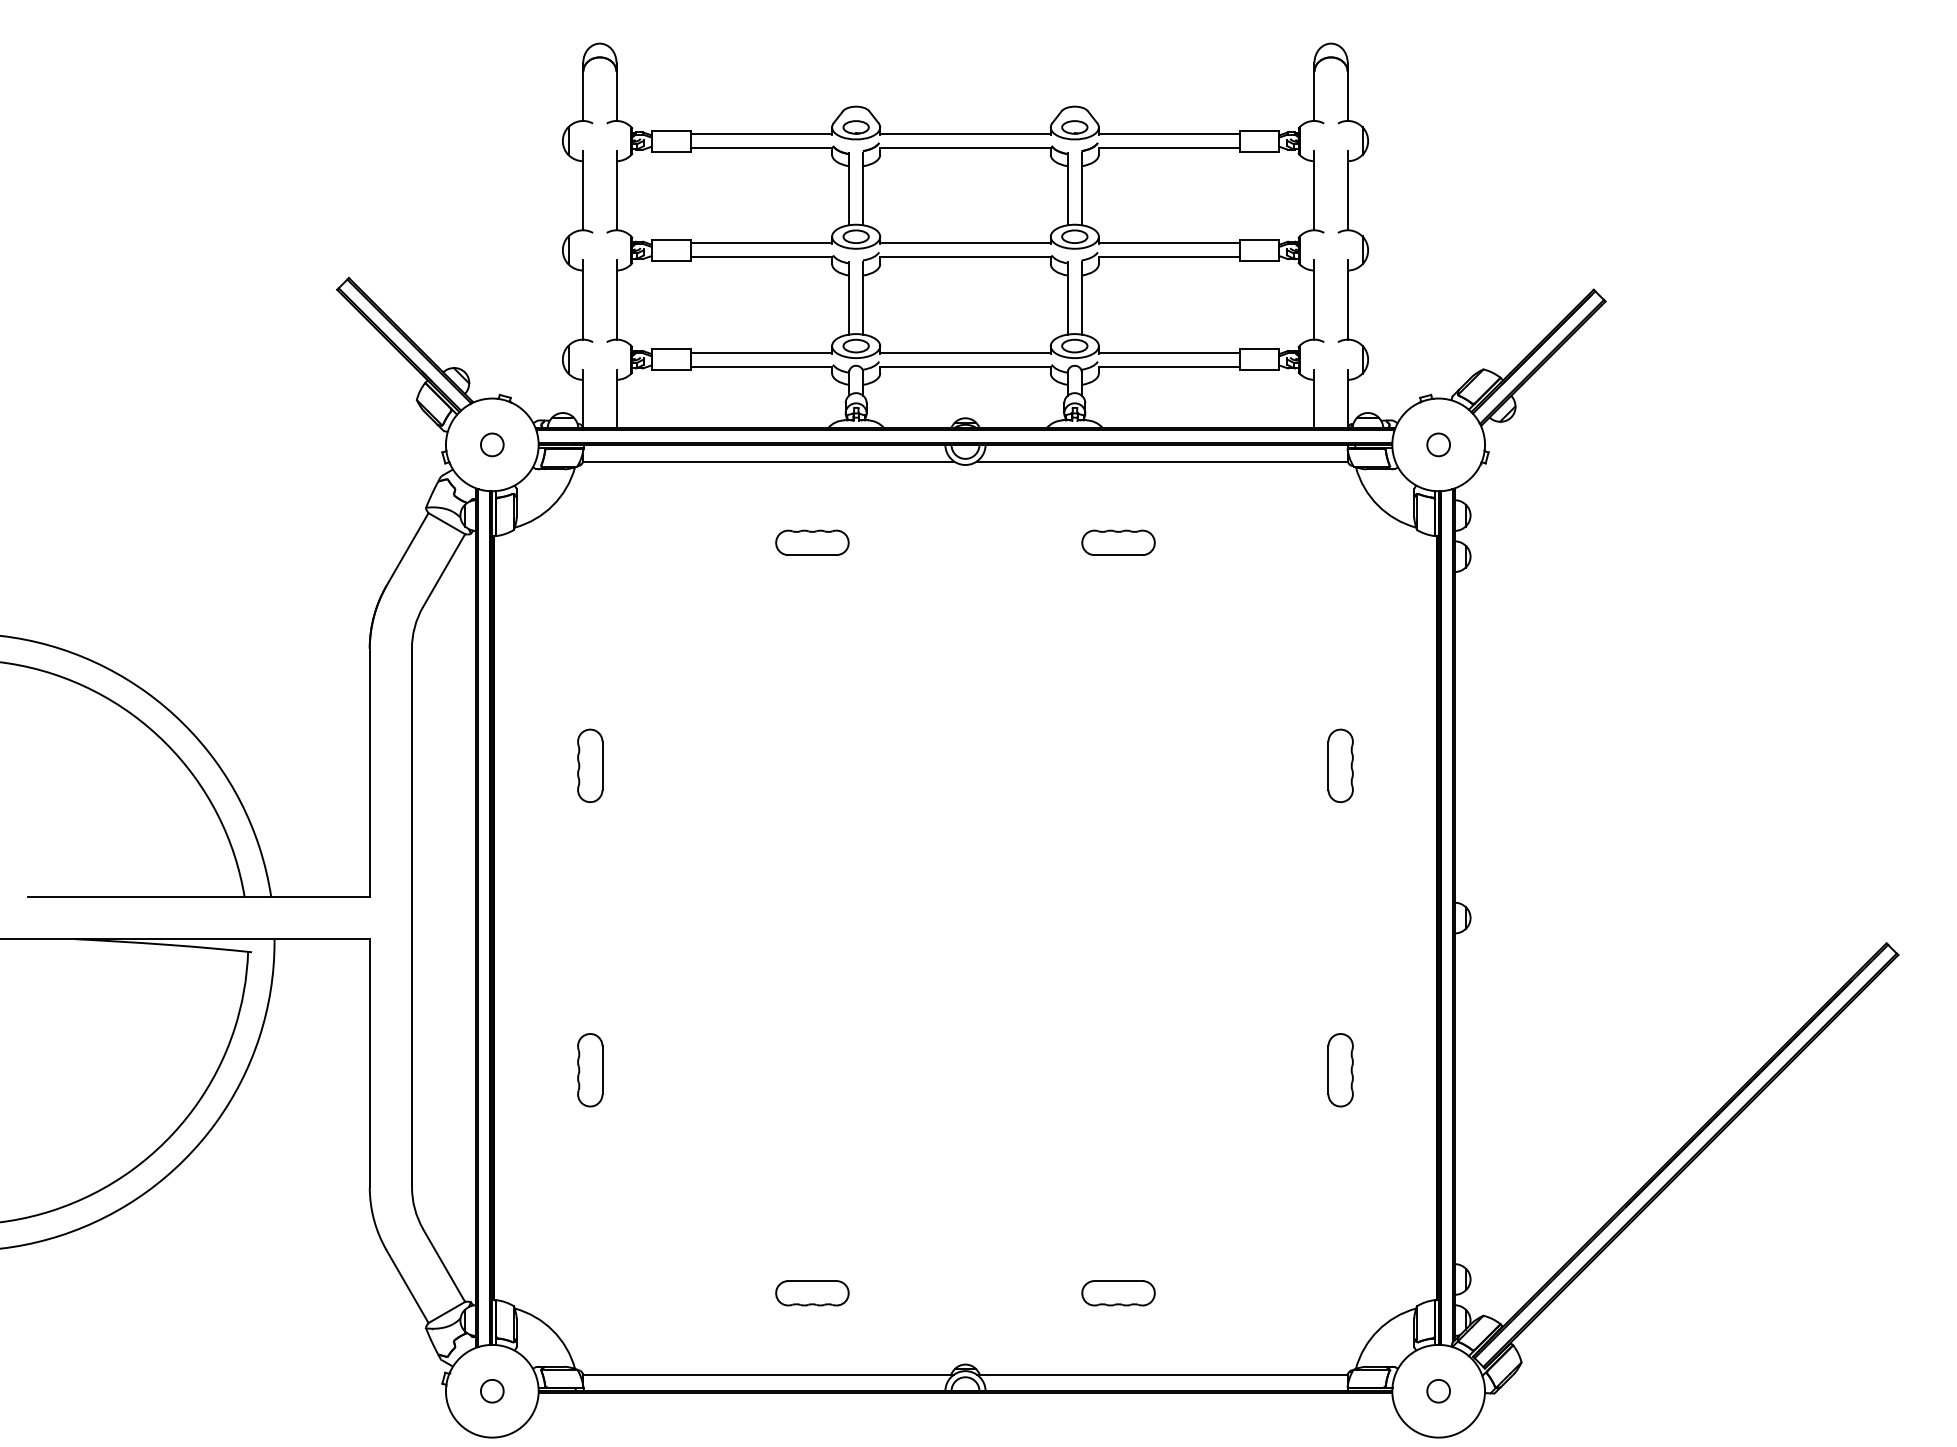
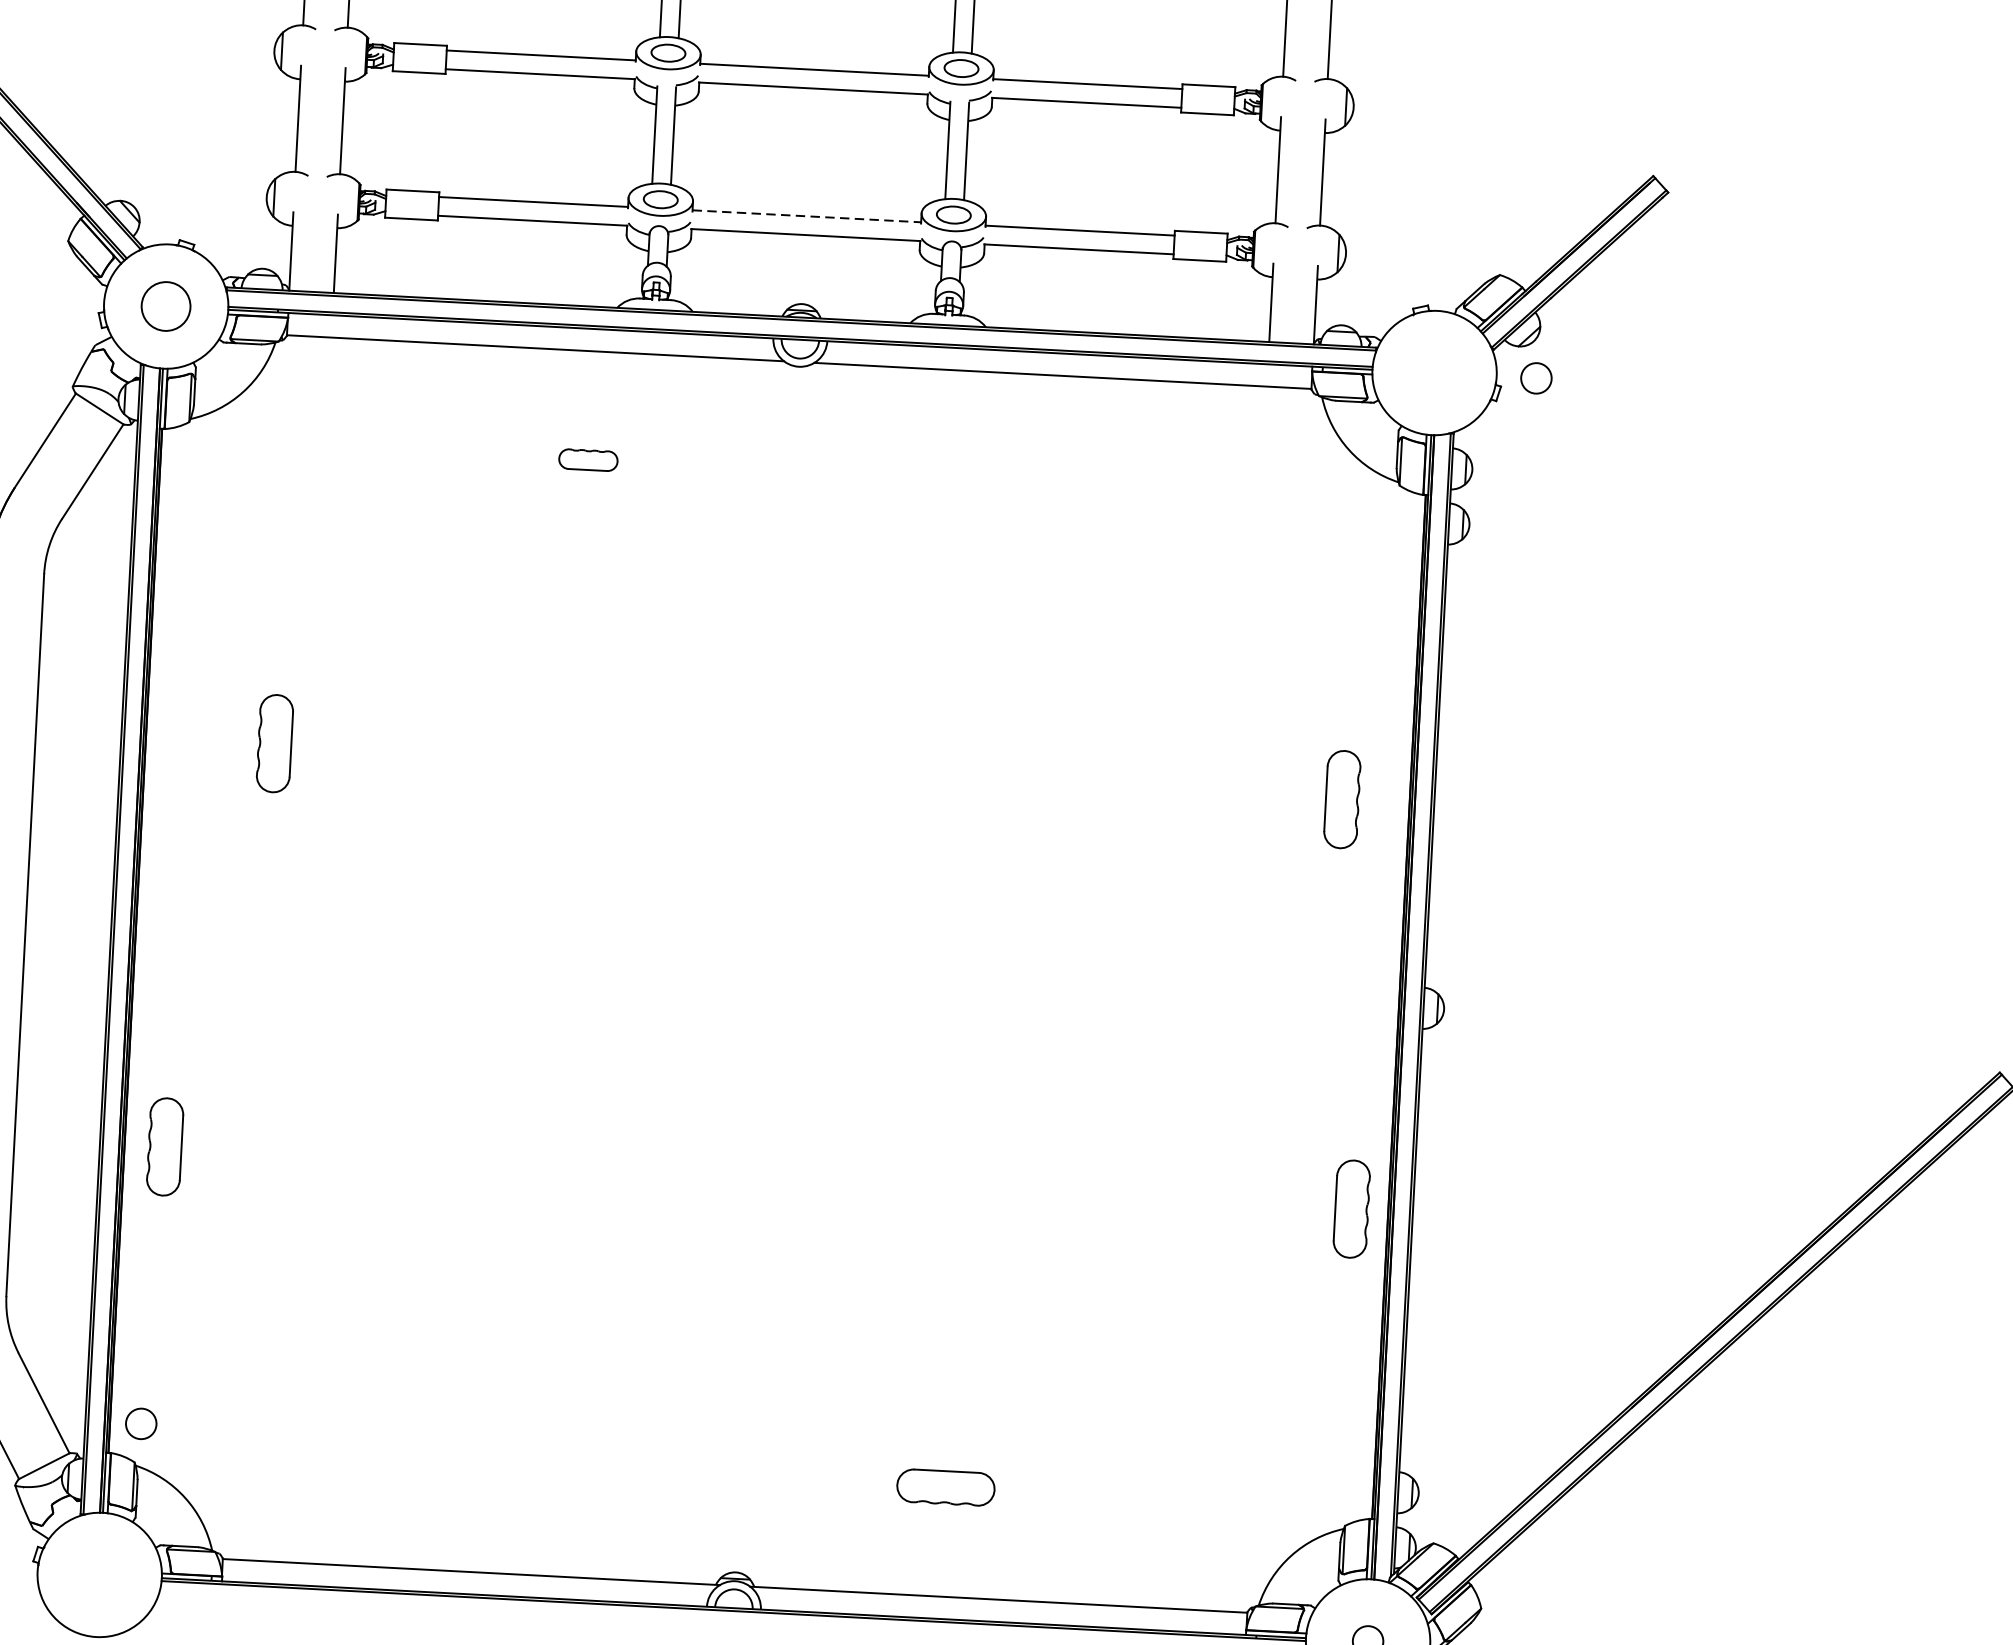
line: (966, 352) -> (808, 216), solid -> dashed
circle: (492, 444) -> (166, 306), size x1.6
circle: (1438, 444) -> (1536, 377), moved
part: (812, 542) -> (588, 459), size x0.6
part: (1118, 542) -> (998, 481), removed
part: (1340, 765) -> (1342, 799), moved
part: (590, 1070) -> (165, 1147), moved
part: (1340, 1070) -> (1351, 1209), moved
part: (812, 1293) -> (535, 1466), removed
circle: (492, 1391) -> (141, 1424), moved

